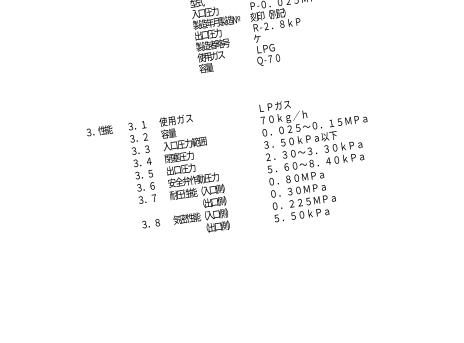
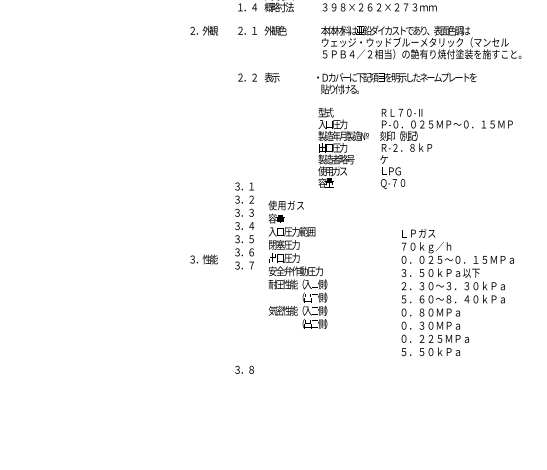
text: (99, 131) -> (203, 259), moved
text: (318, 156) -> (457, 292), moved
text: (142, 161) -> (244, 225), moved
text: (194, 173) -> (297, 264), moved
text: (150, 223) -> (244, 369), moved

